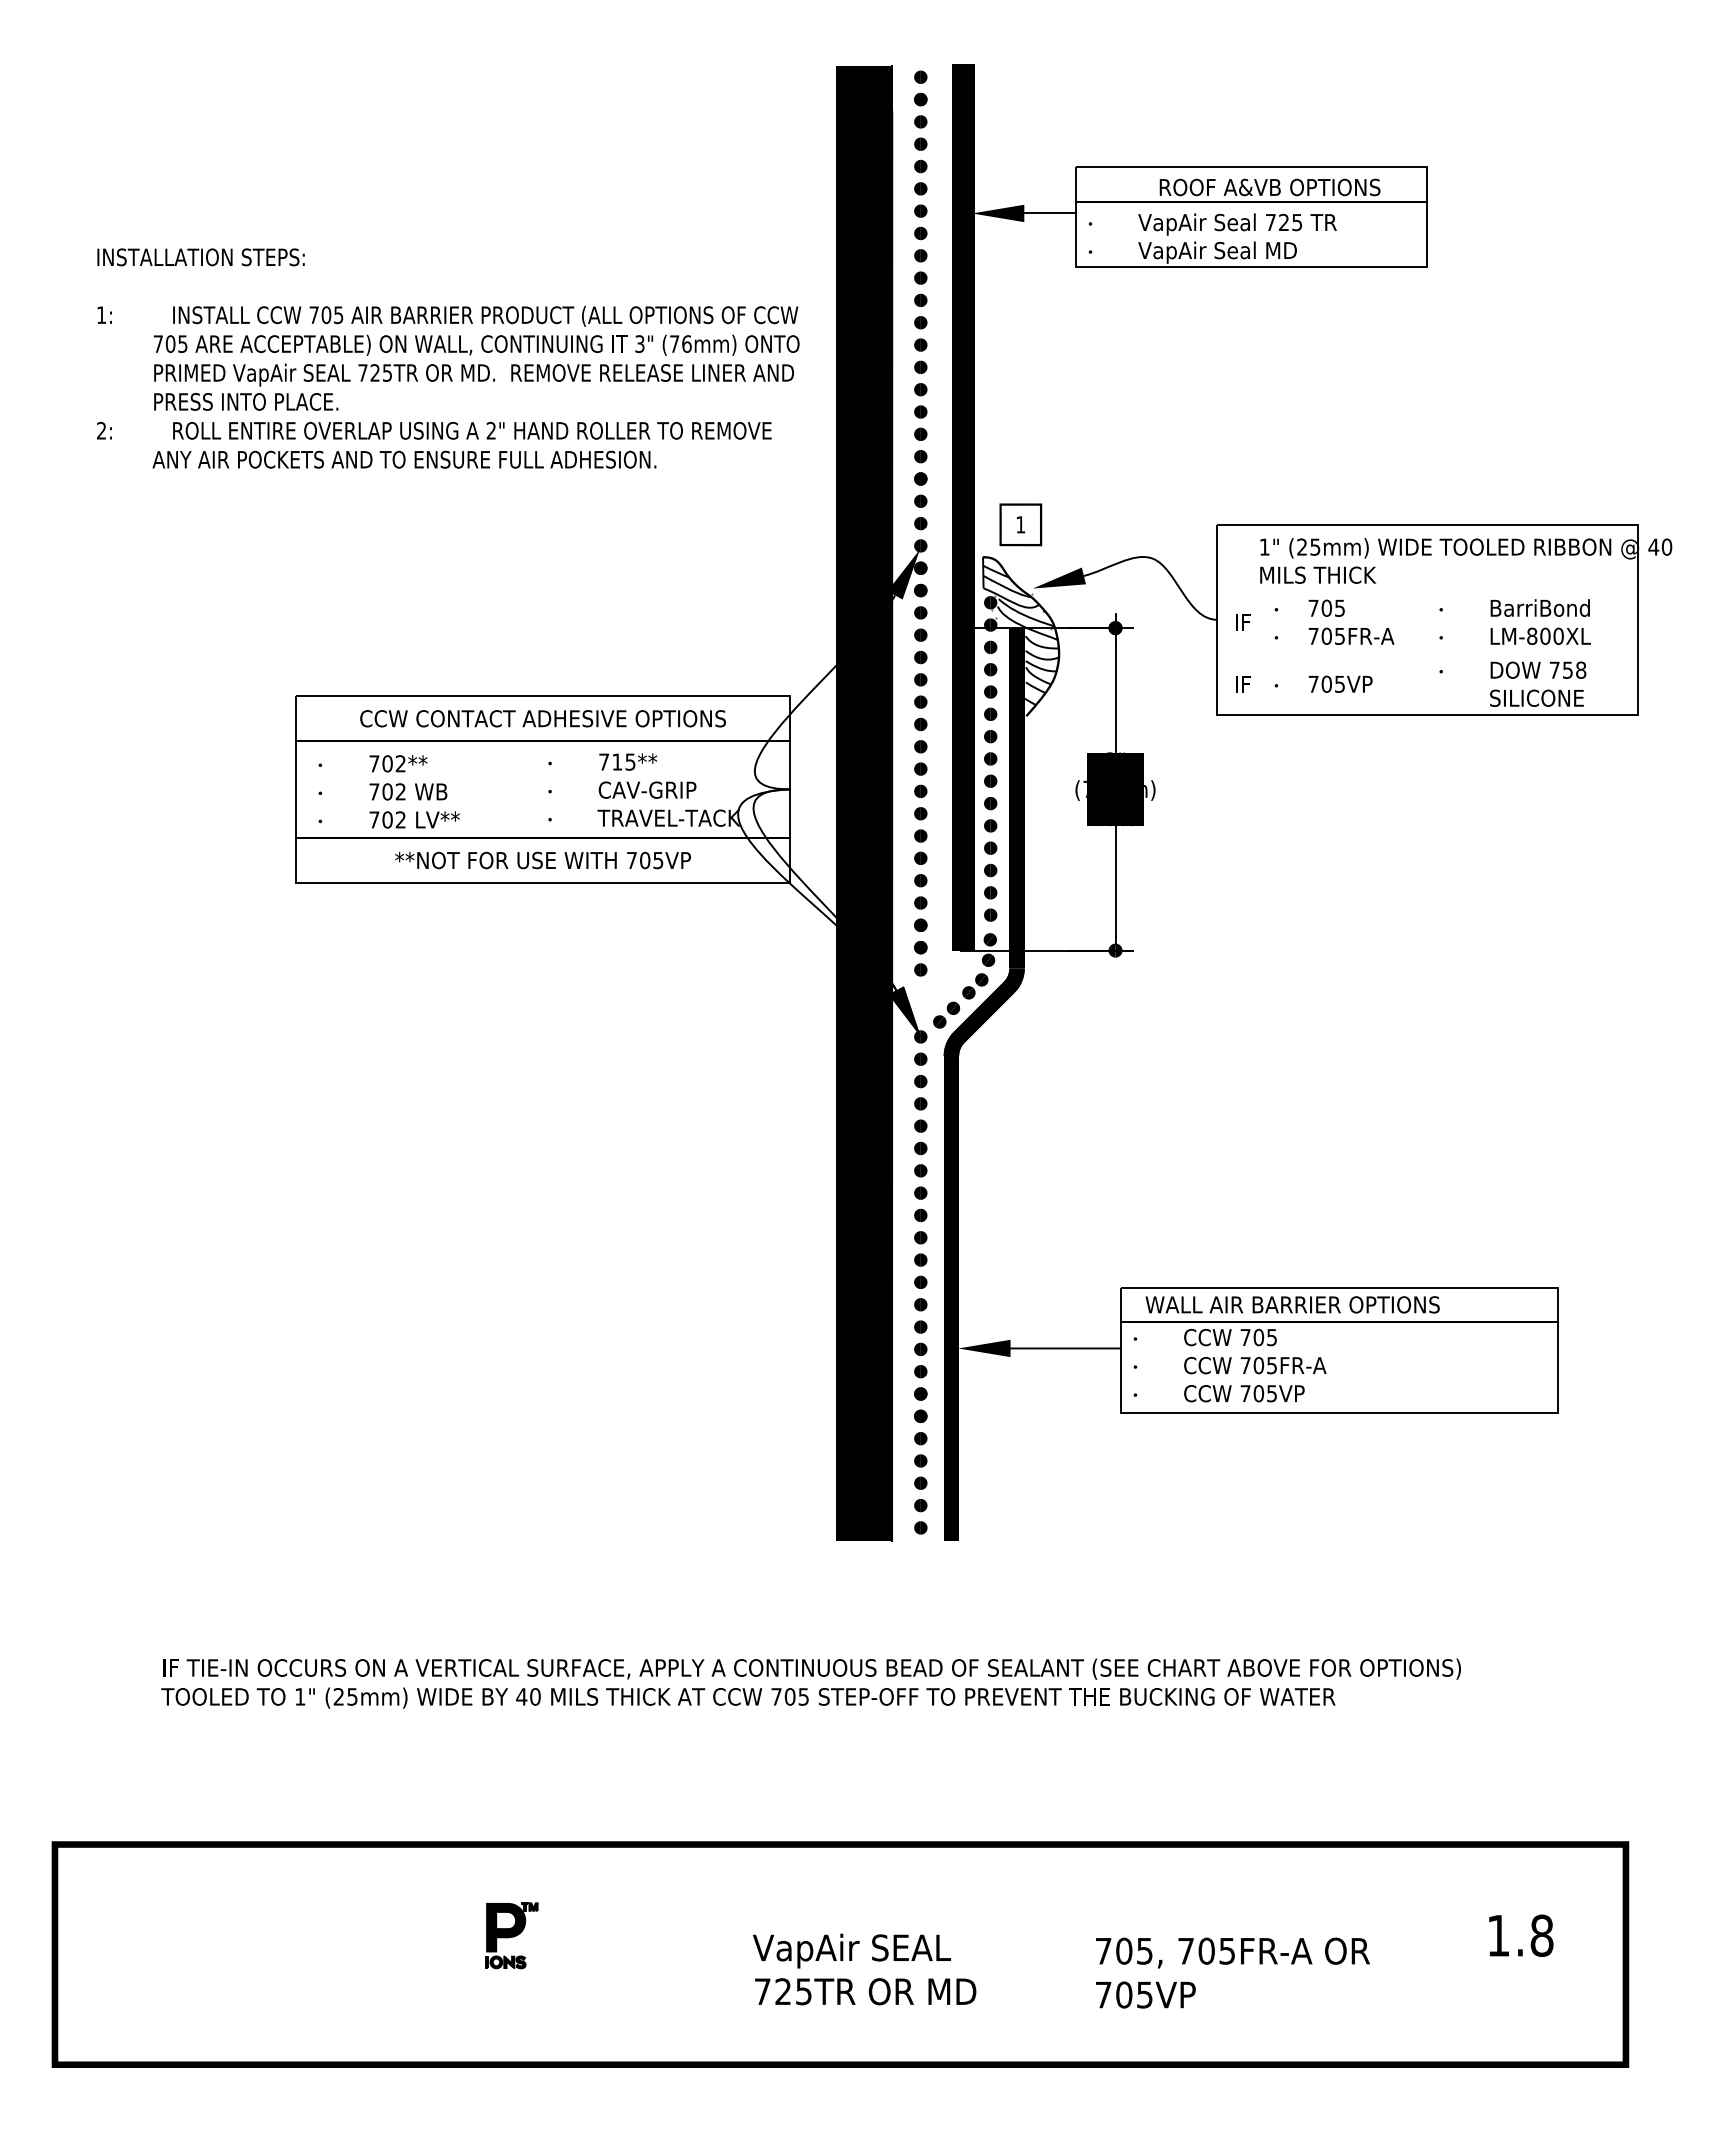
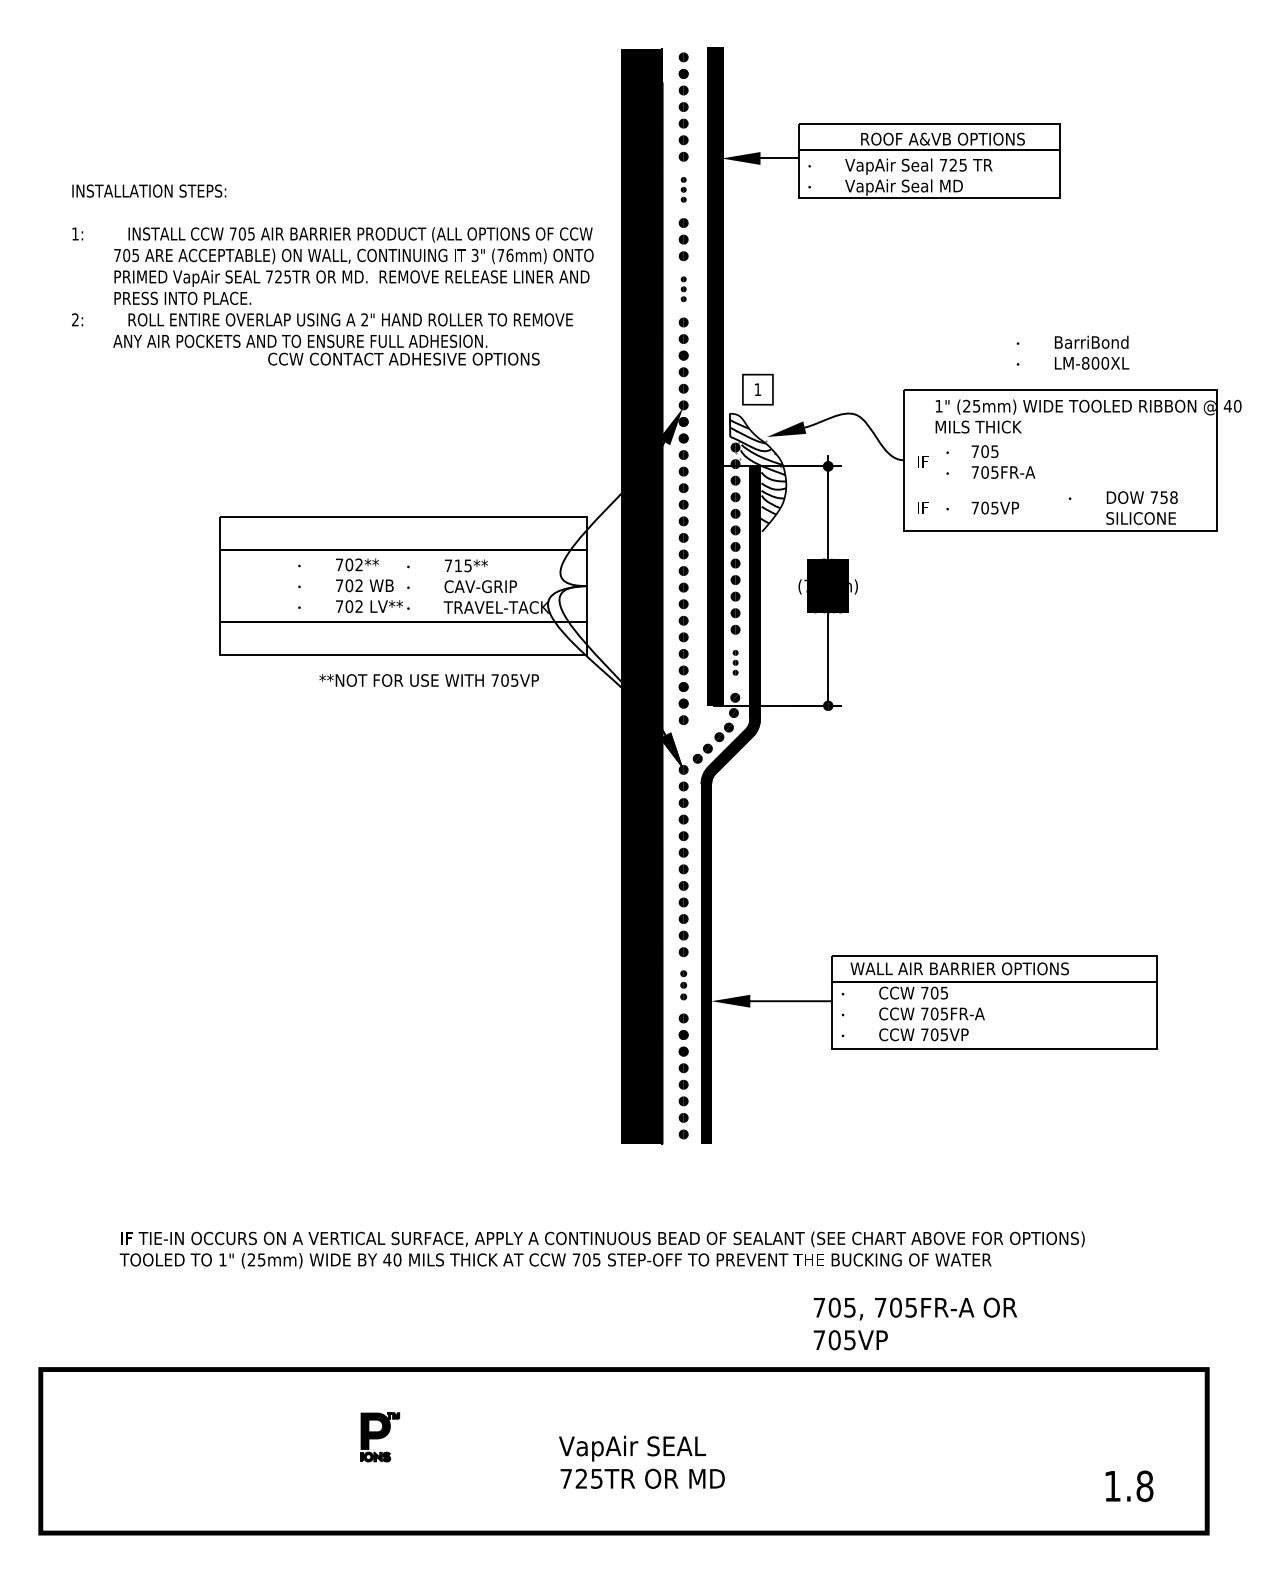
part: (920, 255) -> (683, 189), size x0.6
part: (920, 389) -> (683, 289), size x0.6
text: (1514, 621) -> (1072, 352), moved
text: (542, 718) -> (403, 358), moved
text: (388, 791) -> (350, 585), moved
text: (542, 860) -> (428, 680), moved
part: (990, 892) -> (735, 662), size x0.6
part: (920, 1326) -> (683, 984), size x0.7
text: (1521, 1935) -> (1129, 1486), moved
text: (1232, 1972) -> (915, 1323), moved

